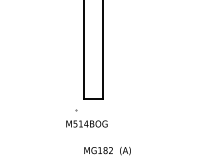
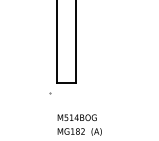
text: (86, 123) -> (76, 117), moved

